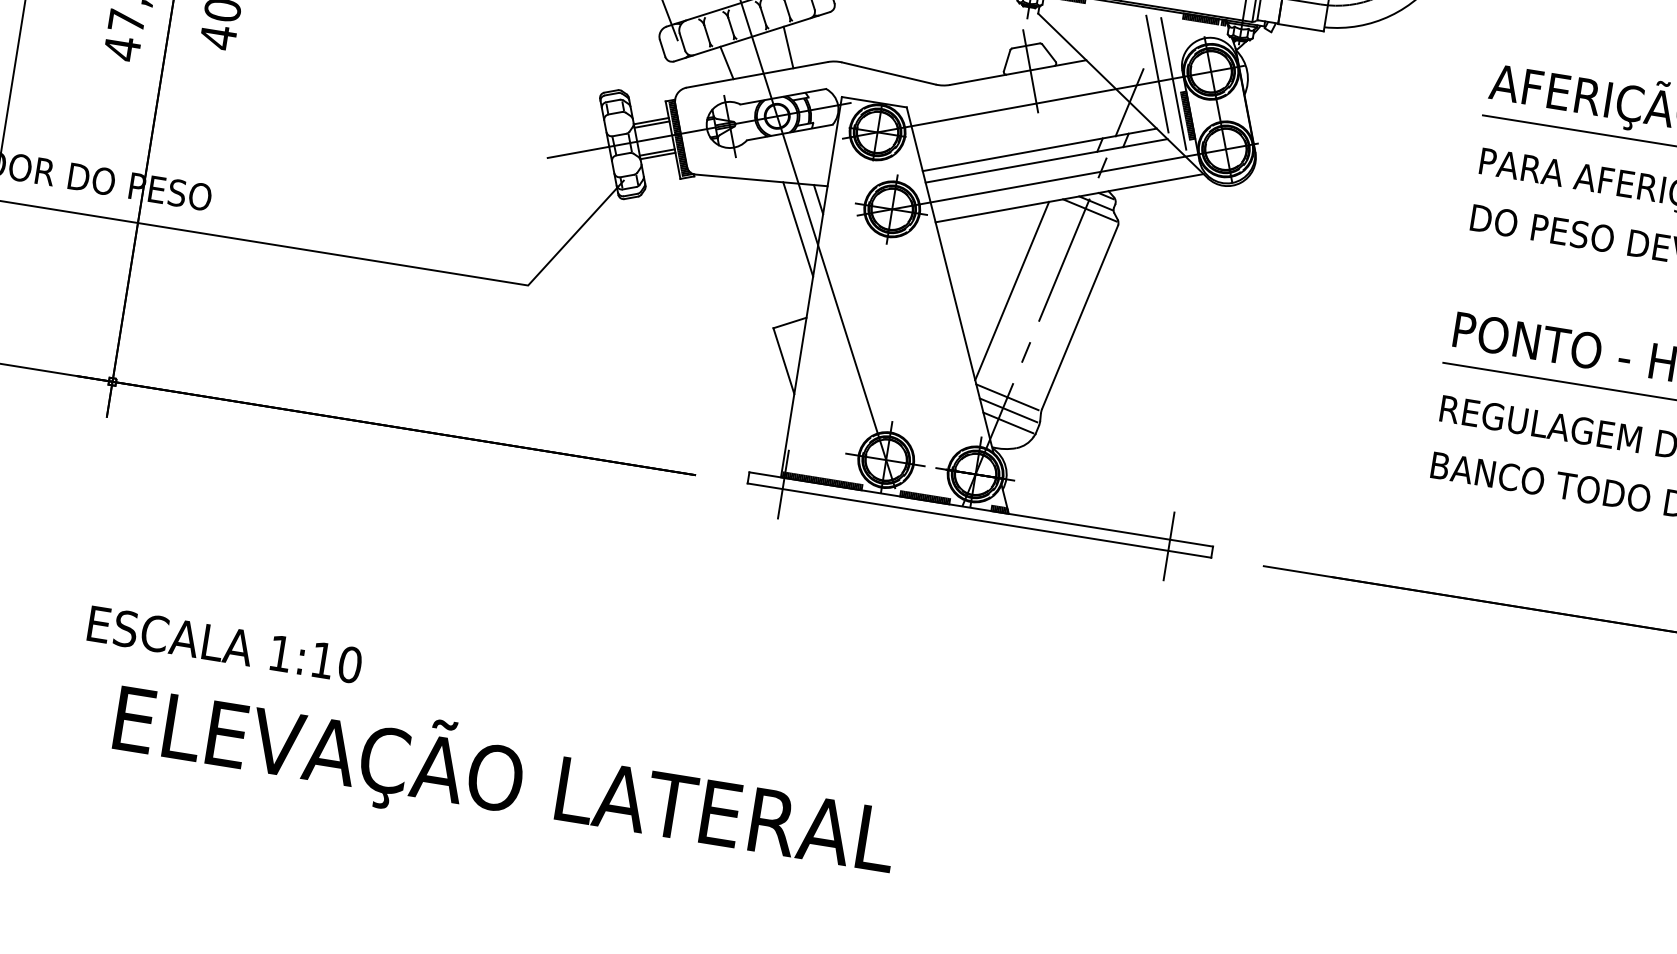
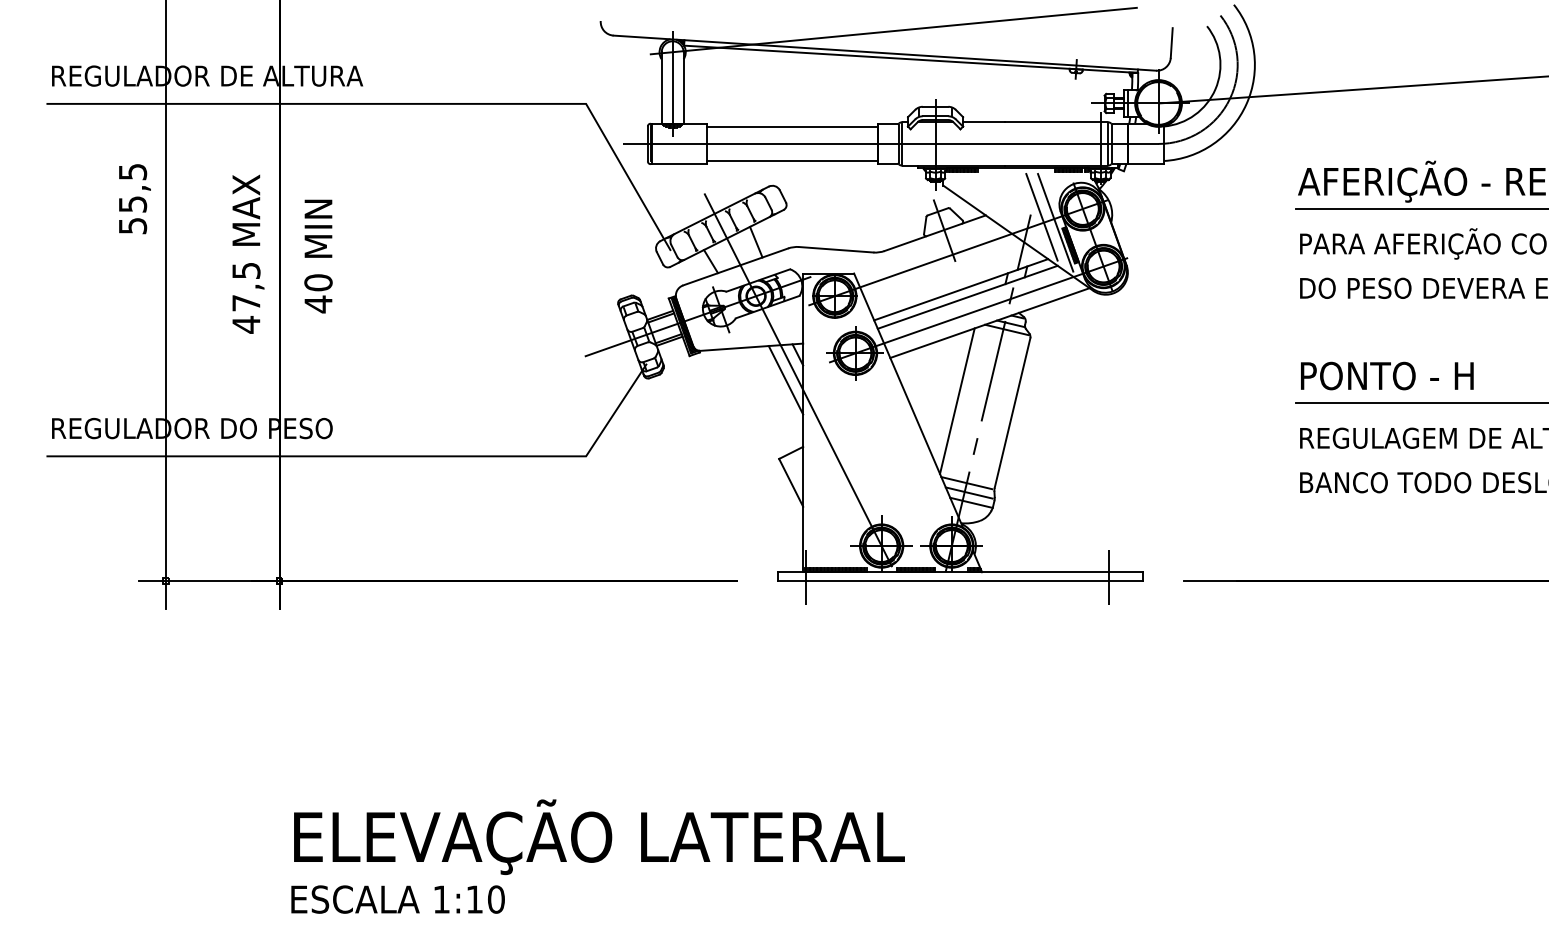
text: (224, 644) -> (397, 899), moved
text: (505, 778) -> (599, 836), moved

